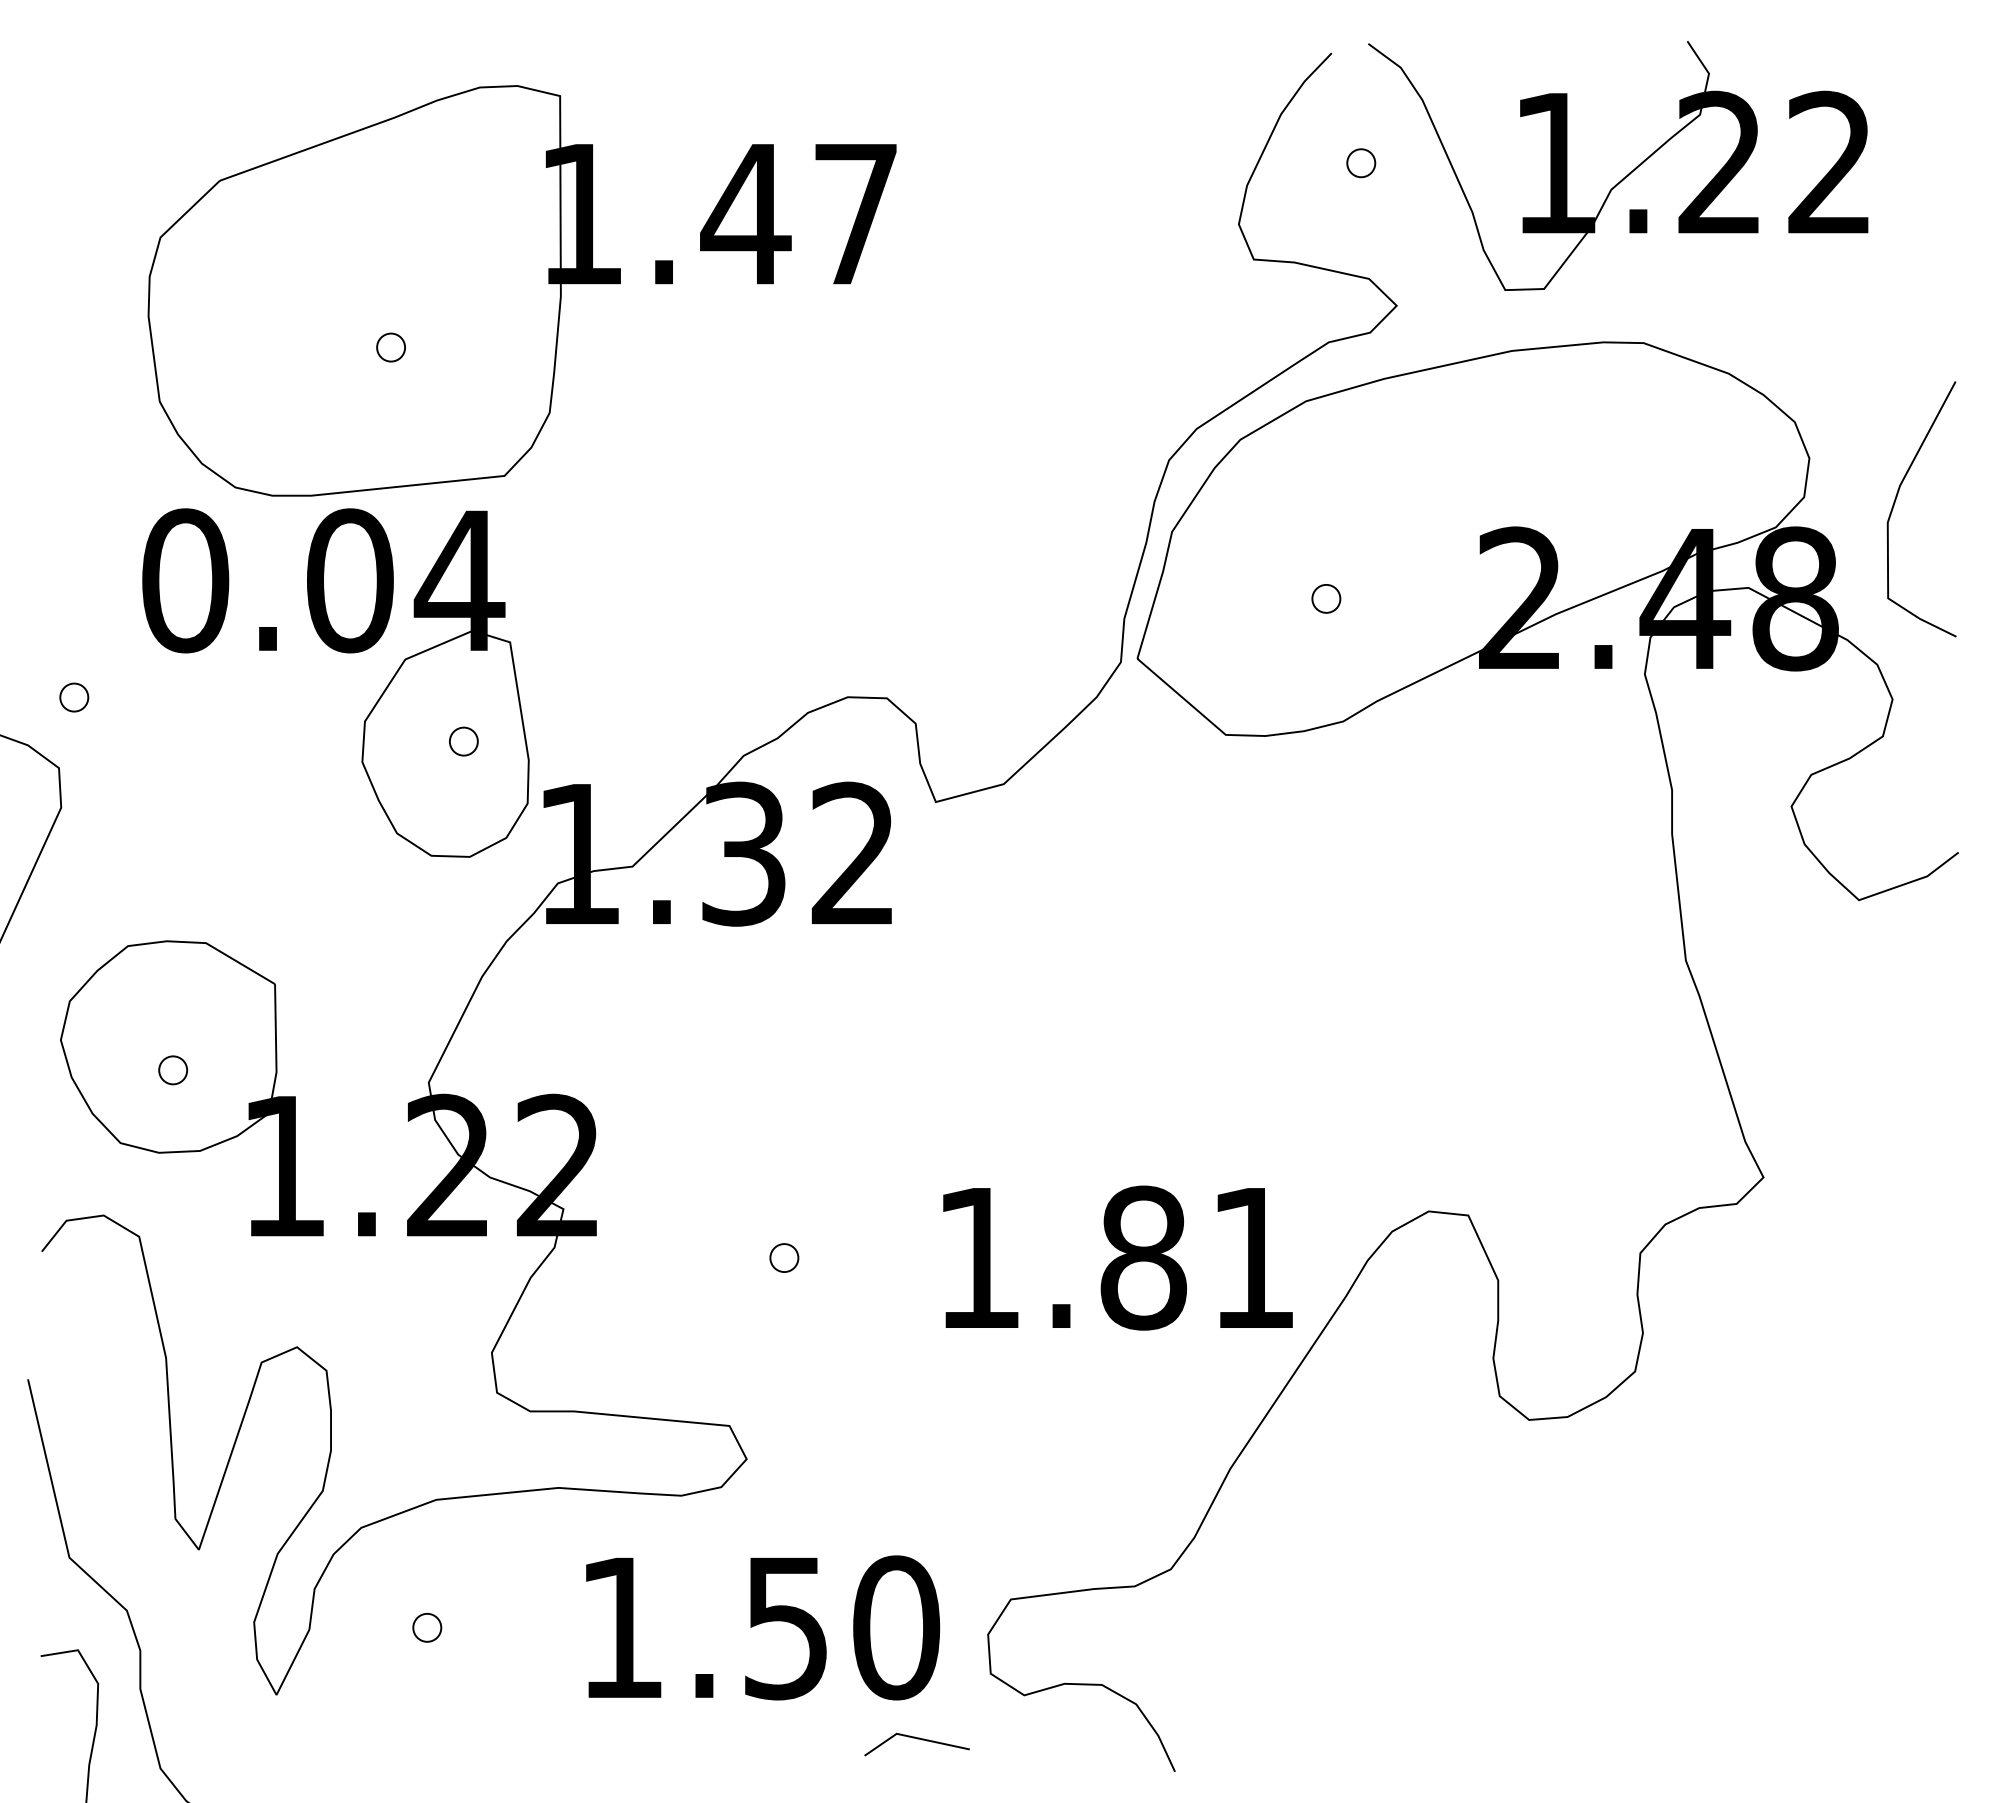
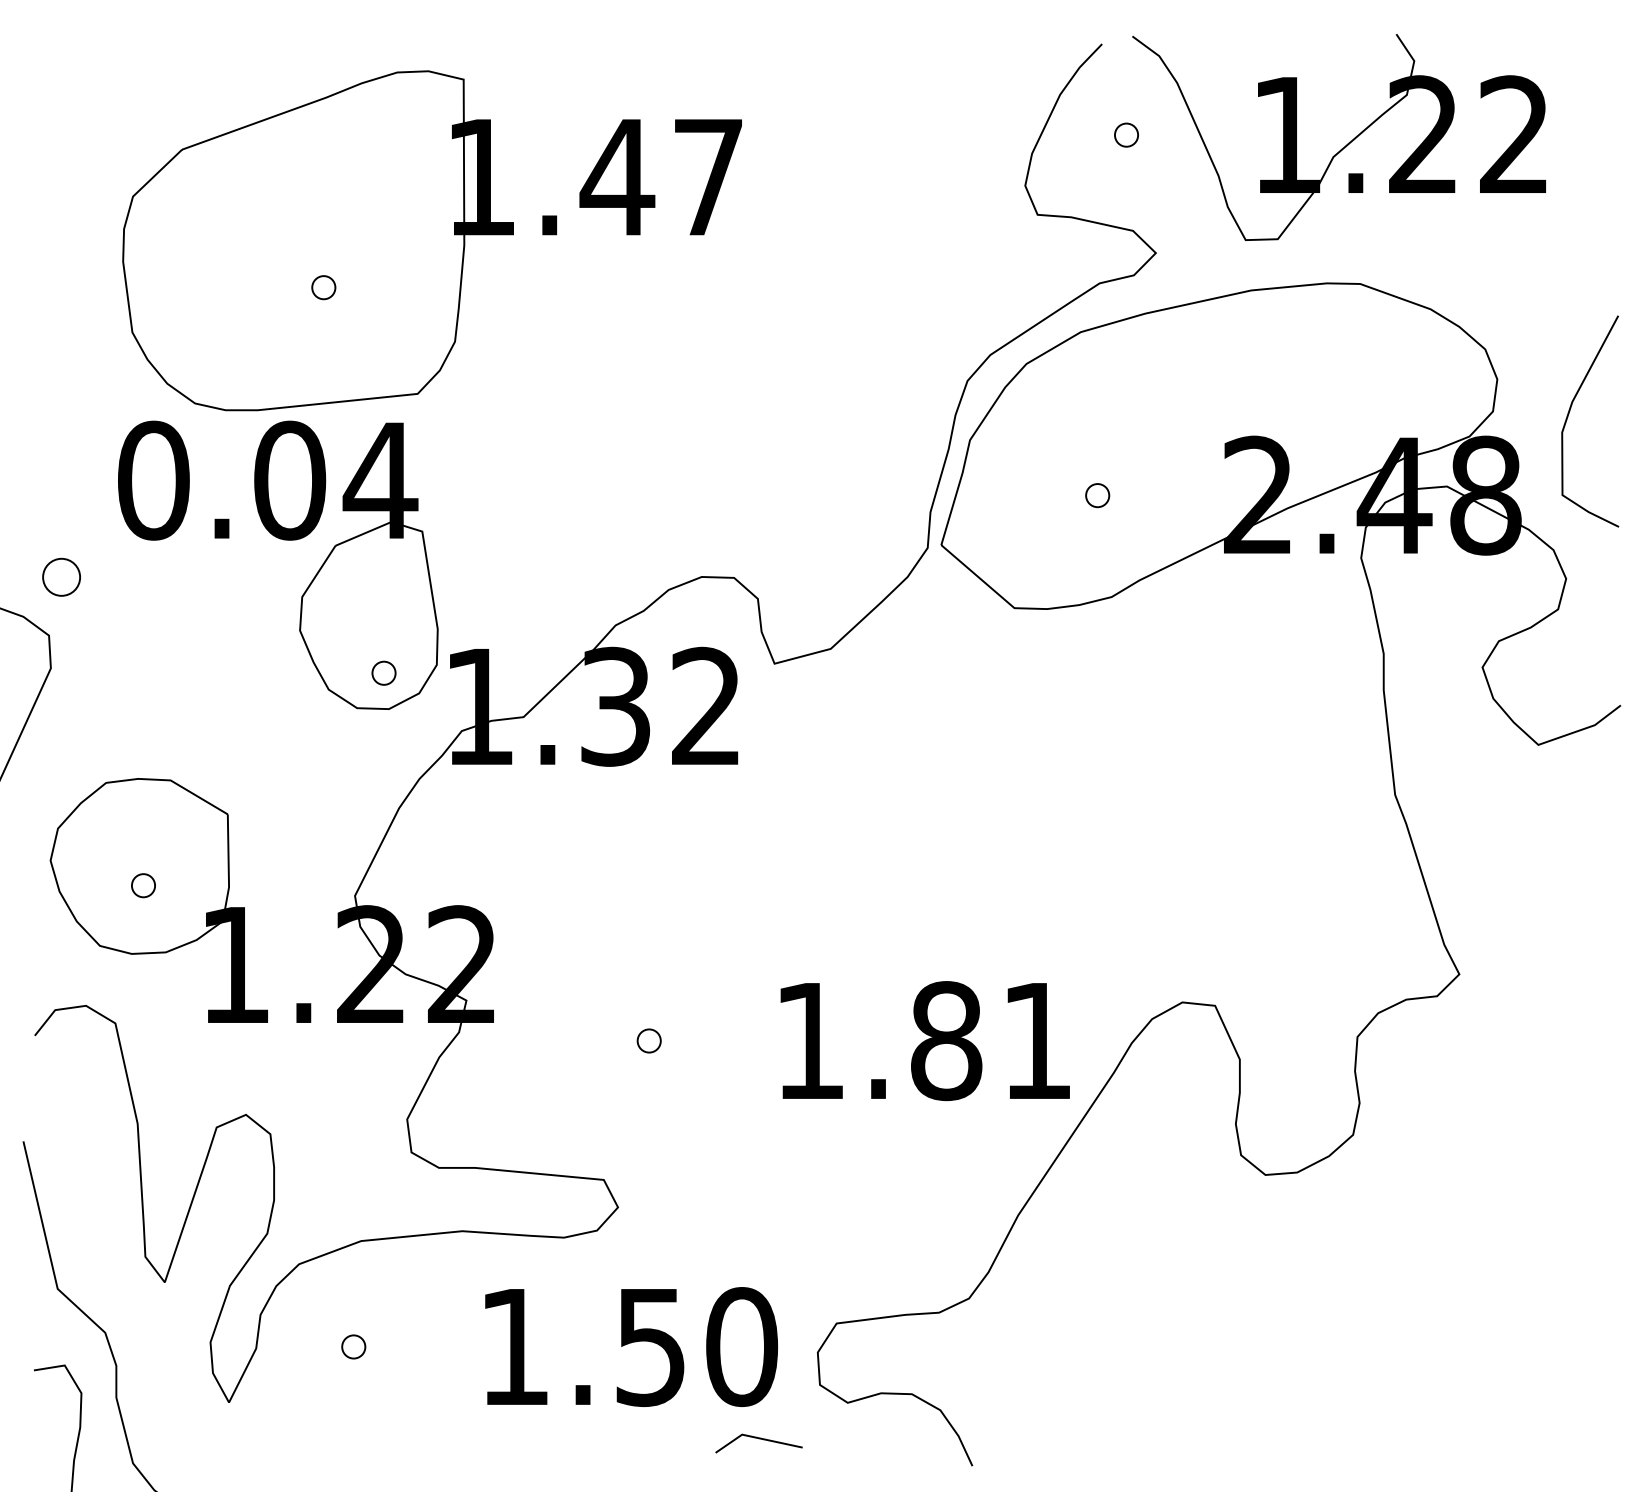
part: (74, 697) -> (61, 577), size x1.6
part: (463, 741) -> (383, 673), moved

